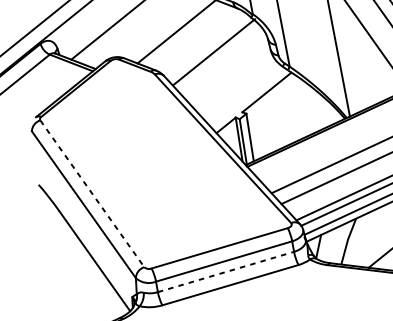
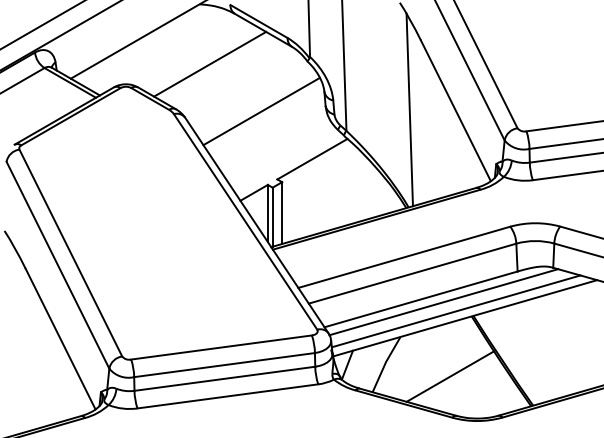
line: (214, 52) -> (261, 111), moved
line: (92, 194) -> (71, 253), dashed -> solid
line: (226, 271) -> (225, 378), dashed -> solid

